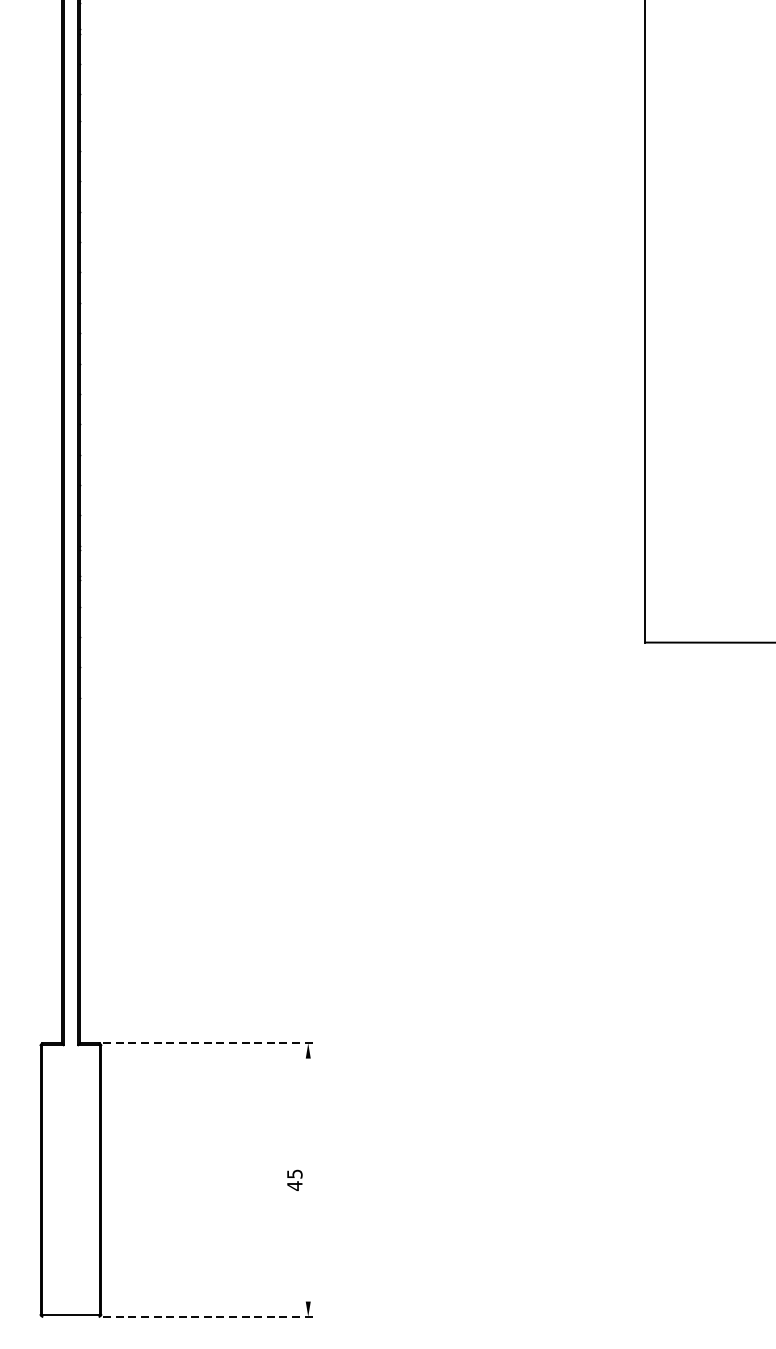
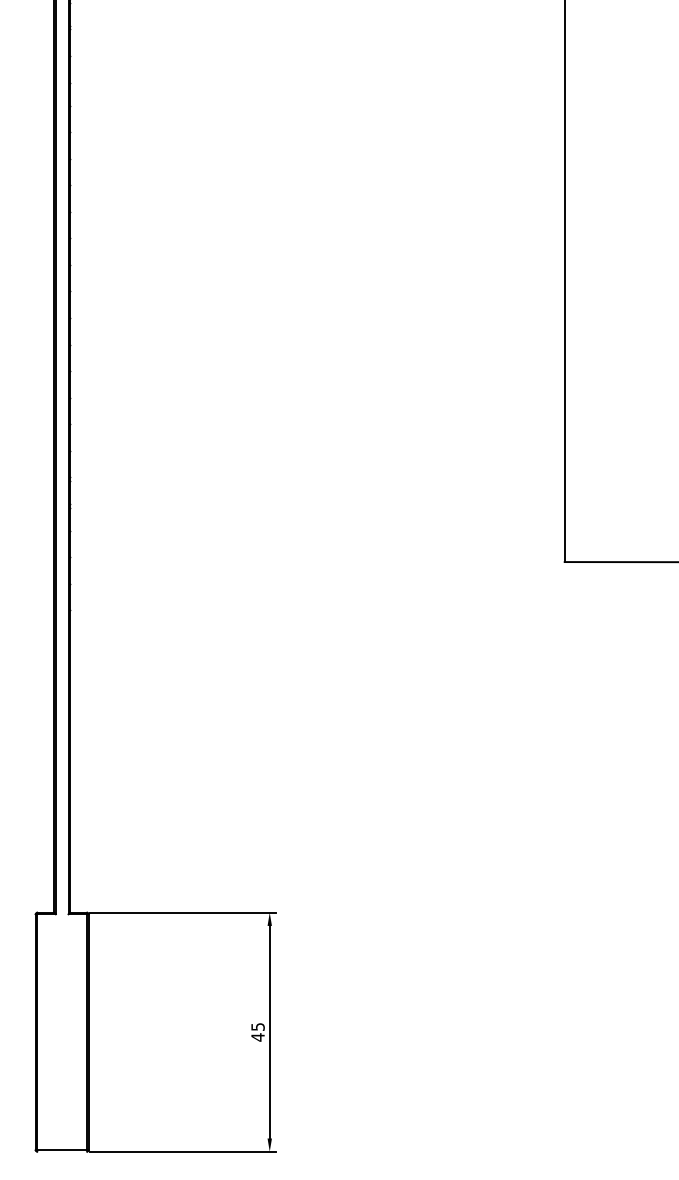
line: (209, 1043) -> (183, 912), dashed -> solid
line: (307, 1179) -> (269, 1031), added
line: (209, 1316) -> (183, 1151), dashed -> solid

